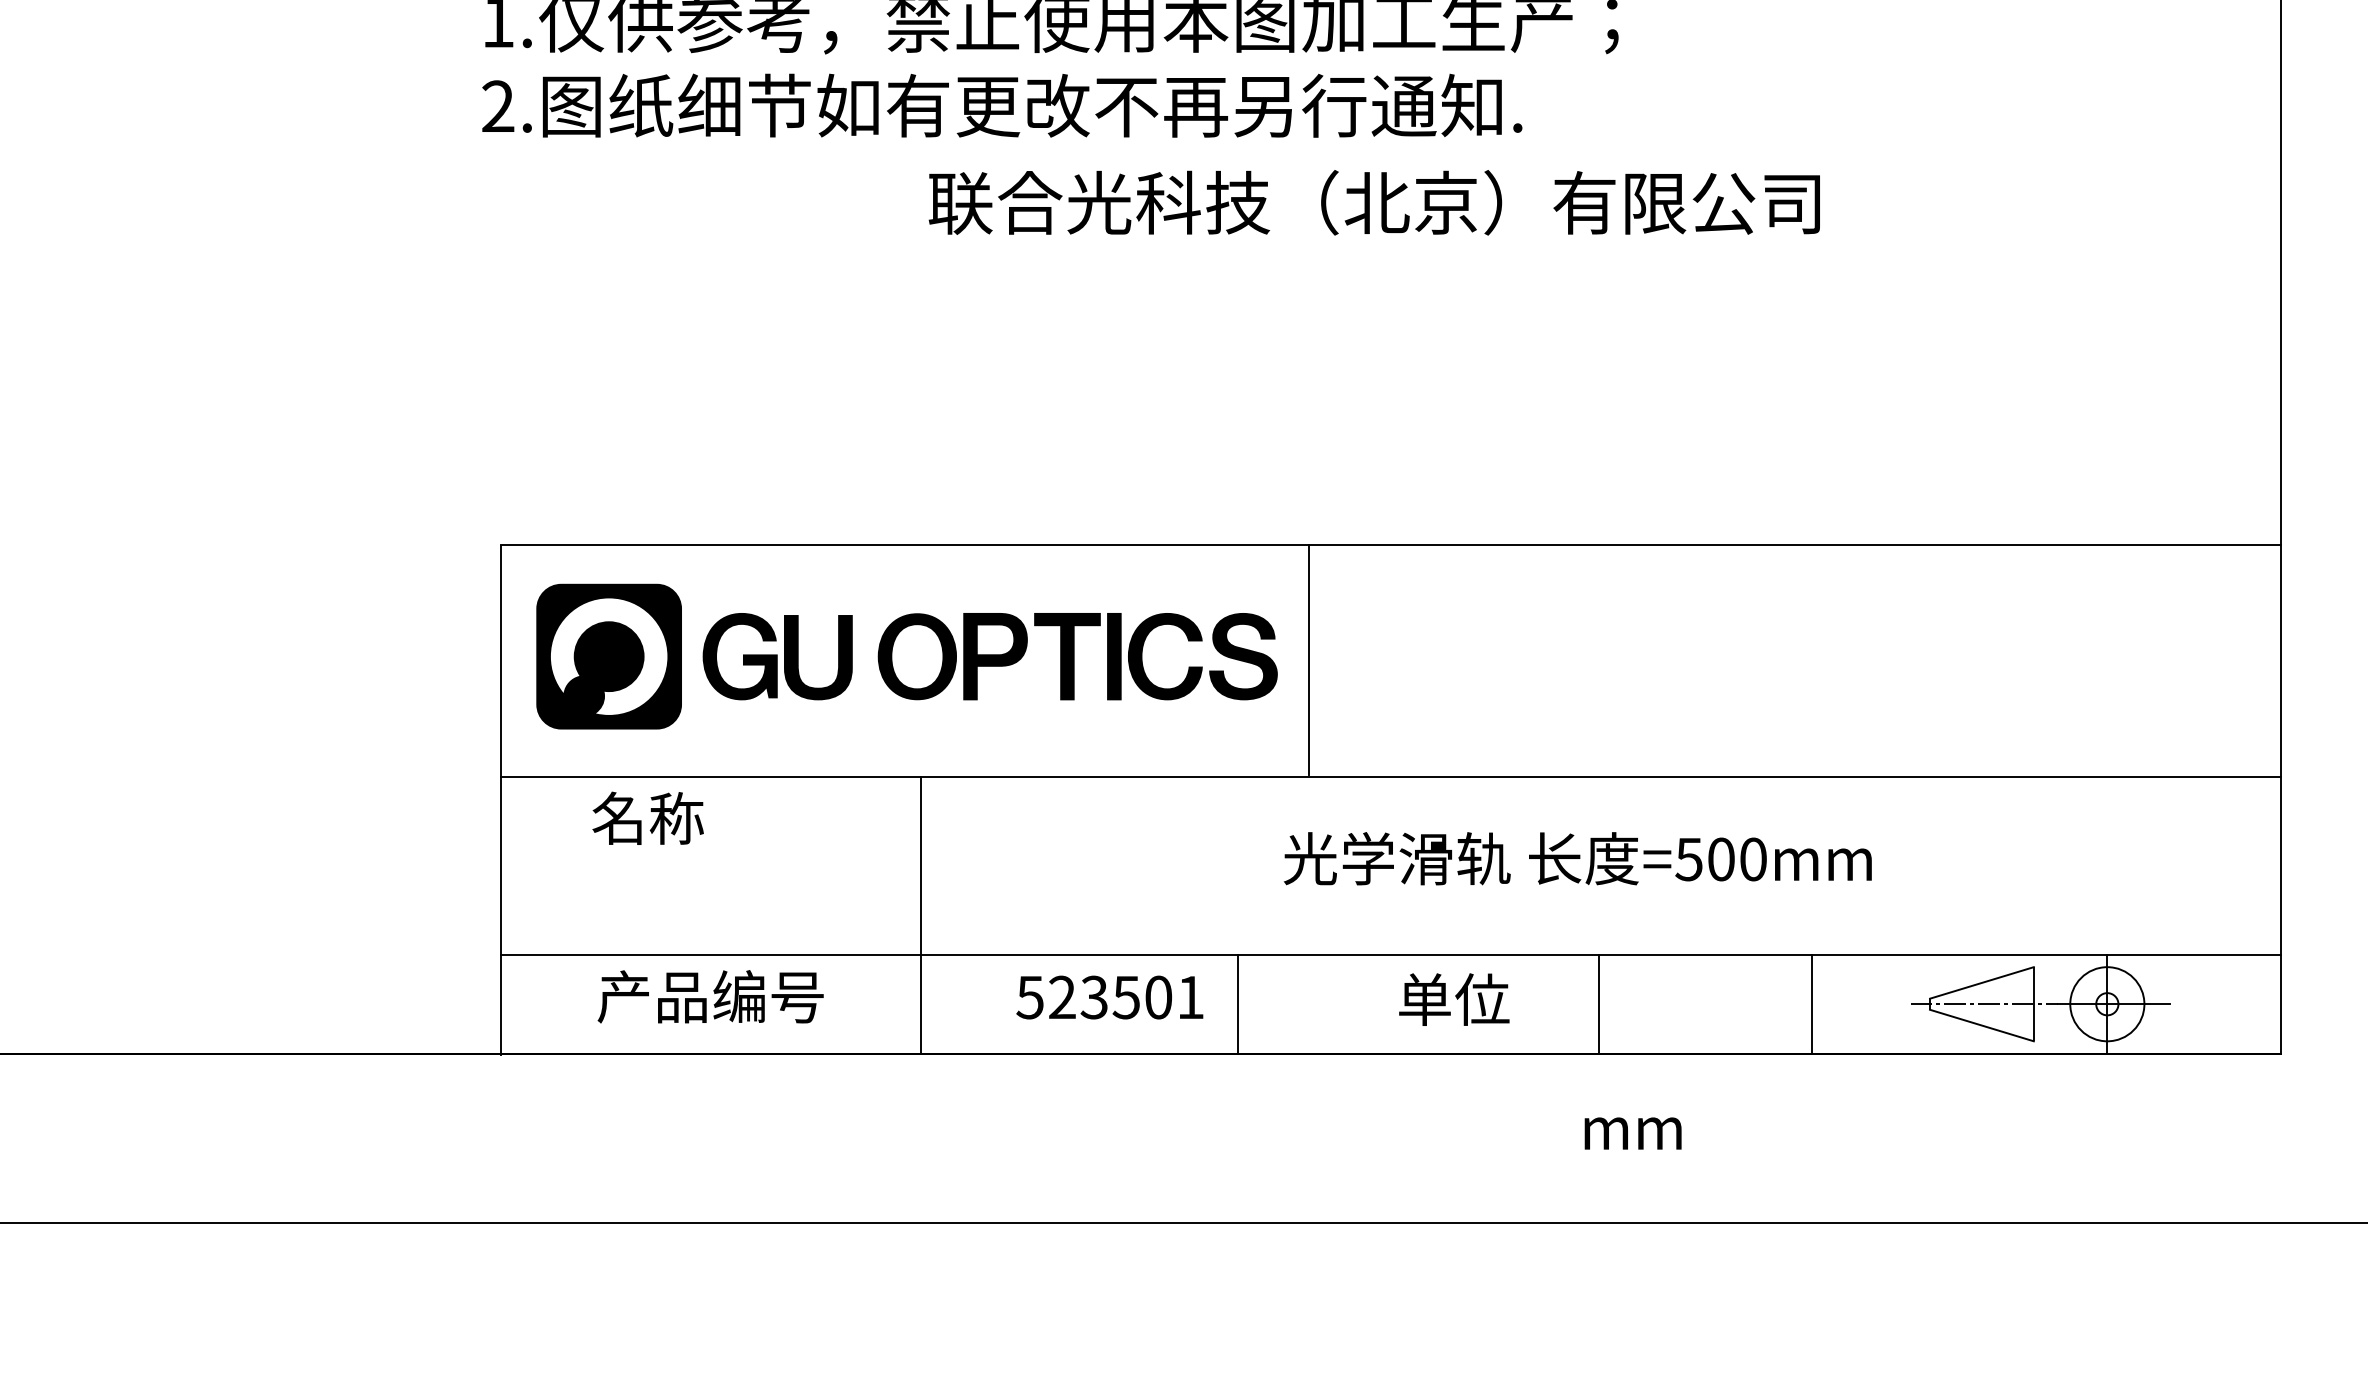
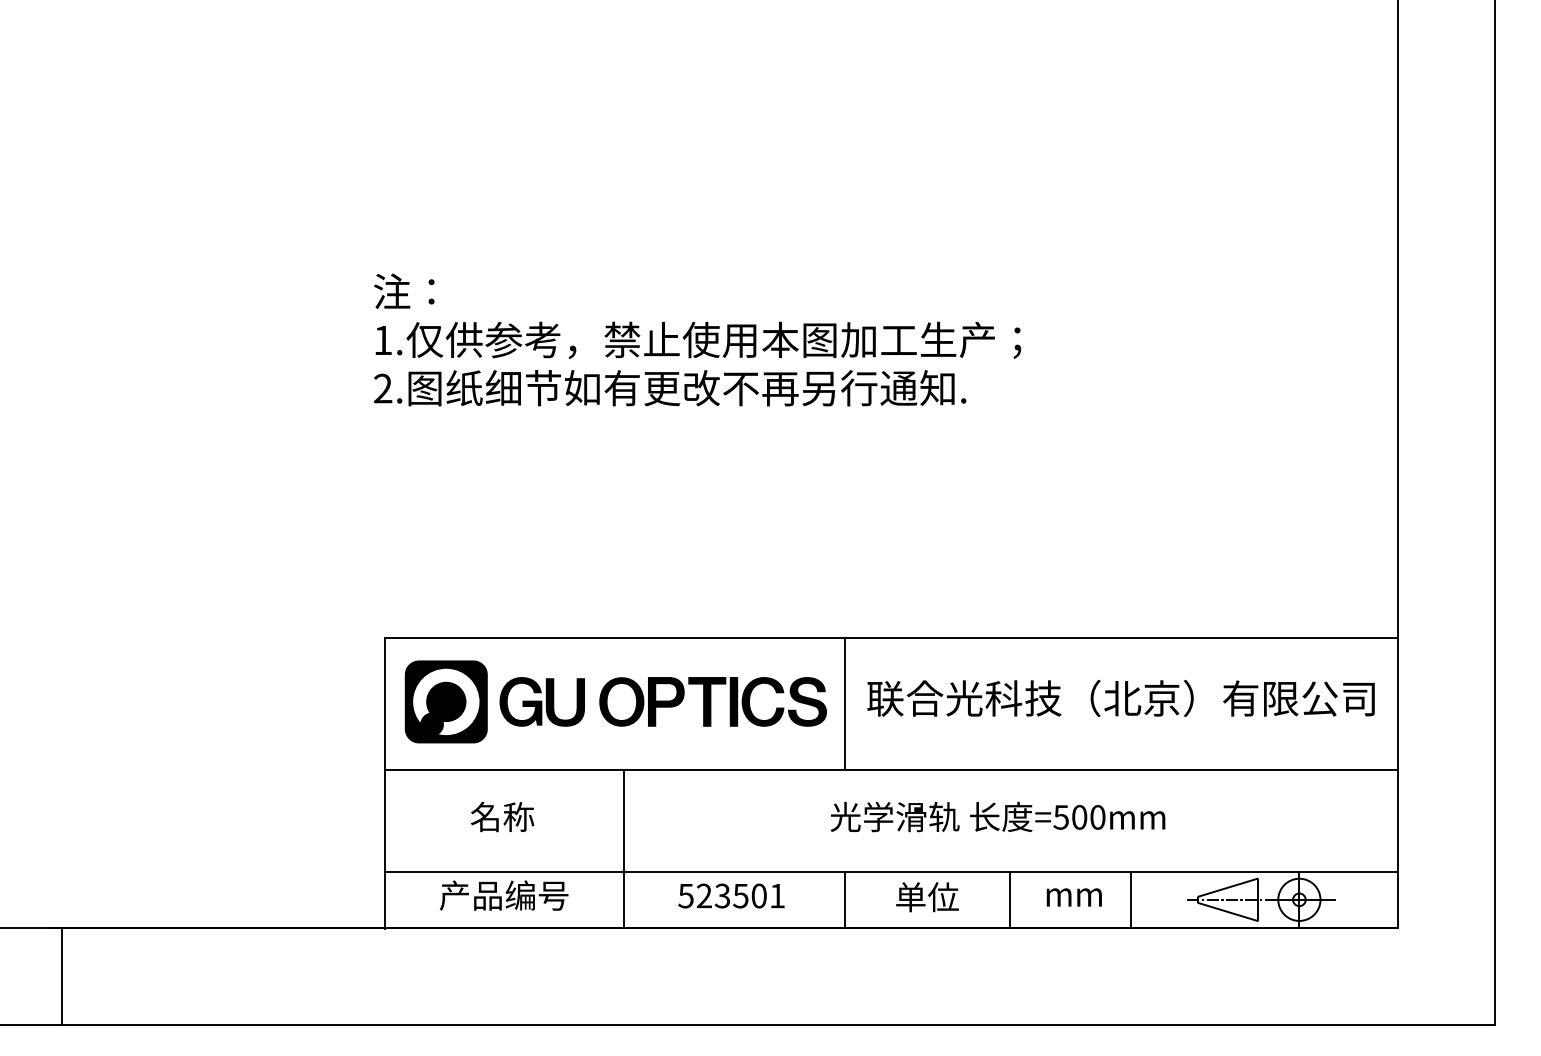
text: (1373, 202) -> (1120, 698), moved
text: (648, 817) -> (502, 816), moved
line: (1238, 1003) -> (844, 899), moved
text: (1631, 1133) -> (1073, 897), moved

